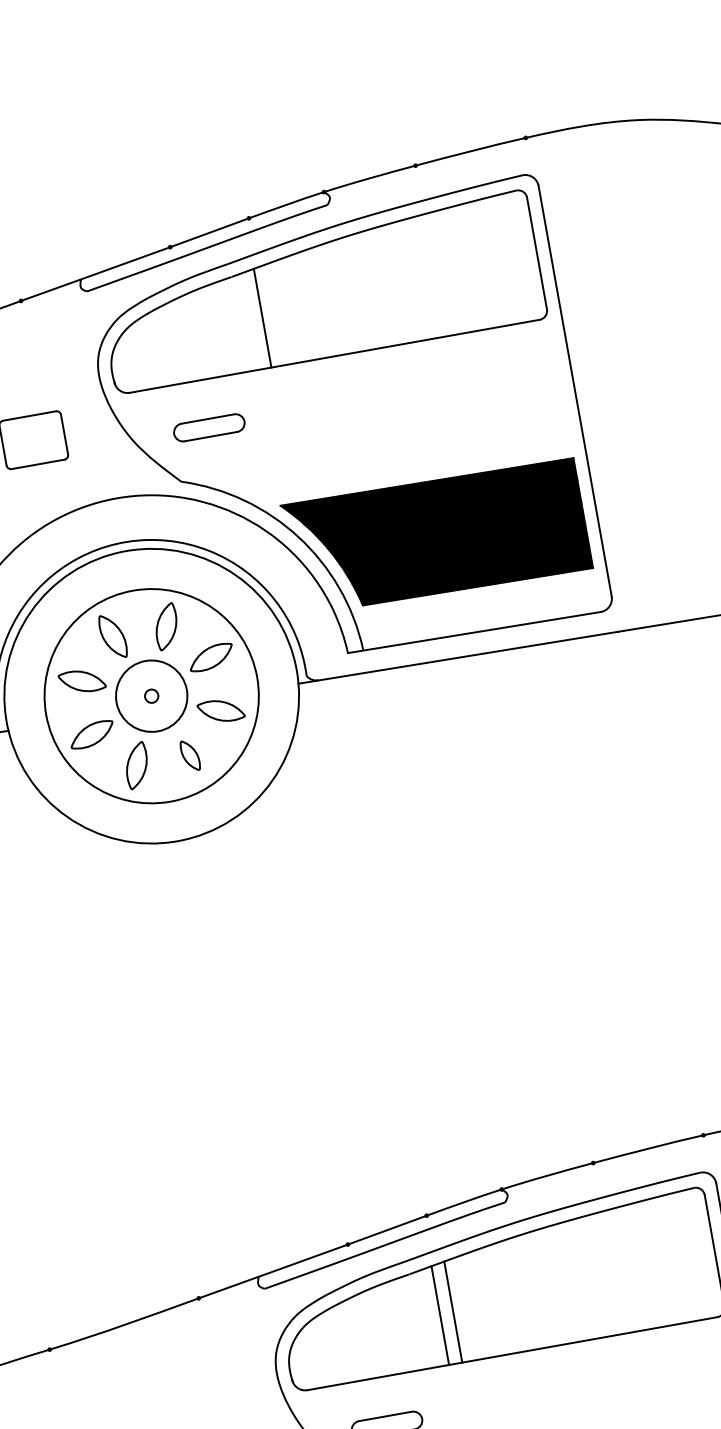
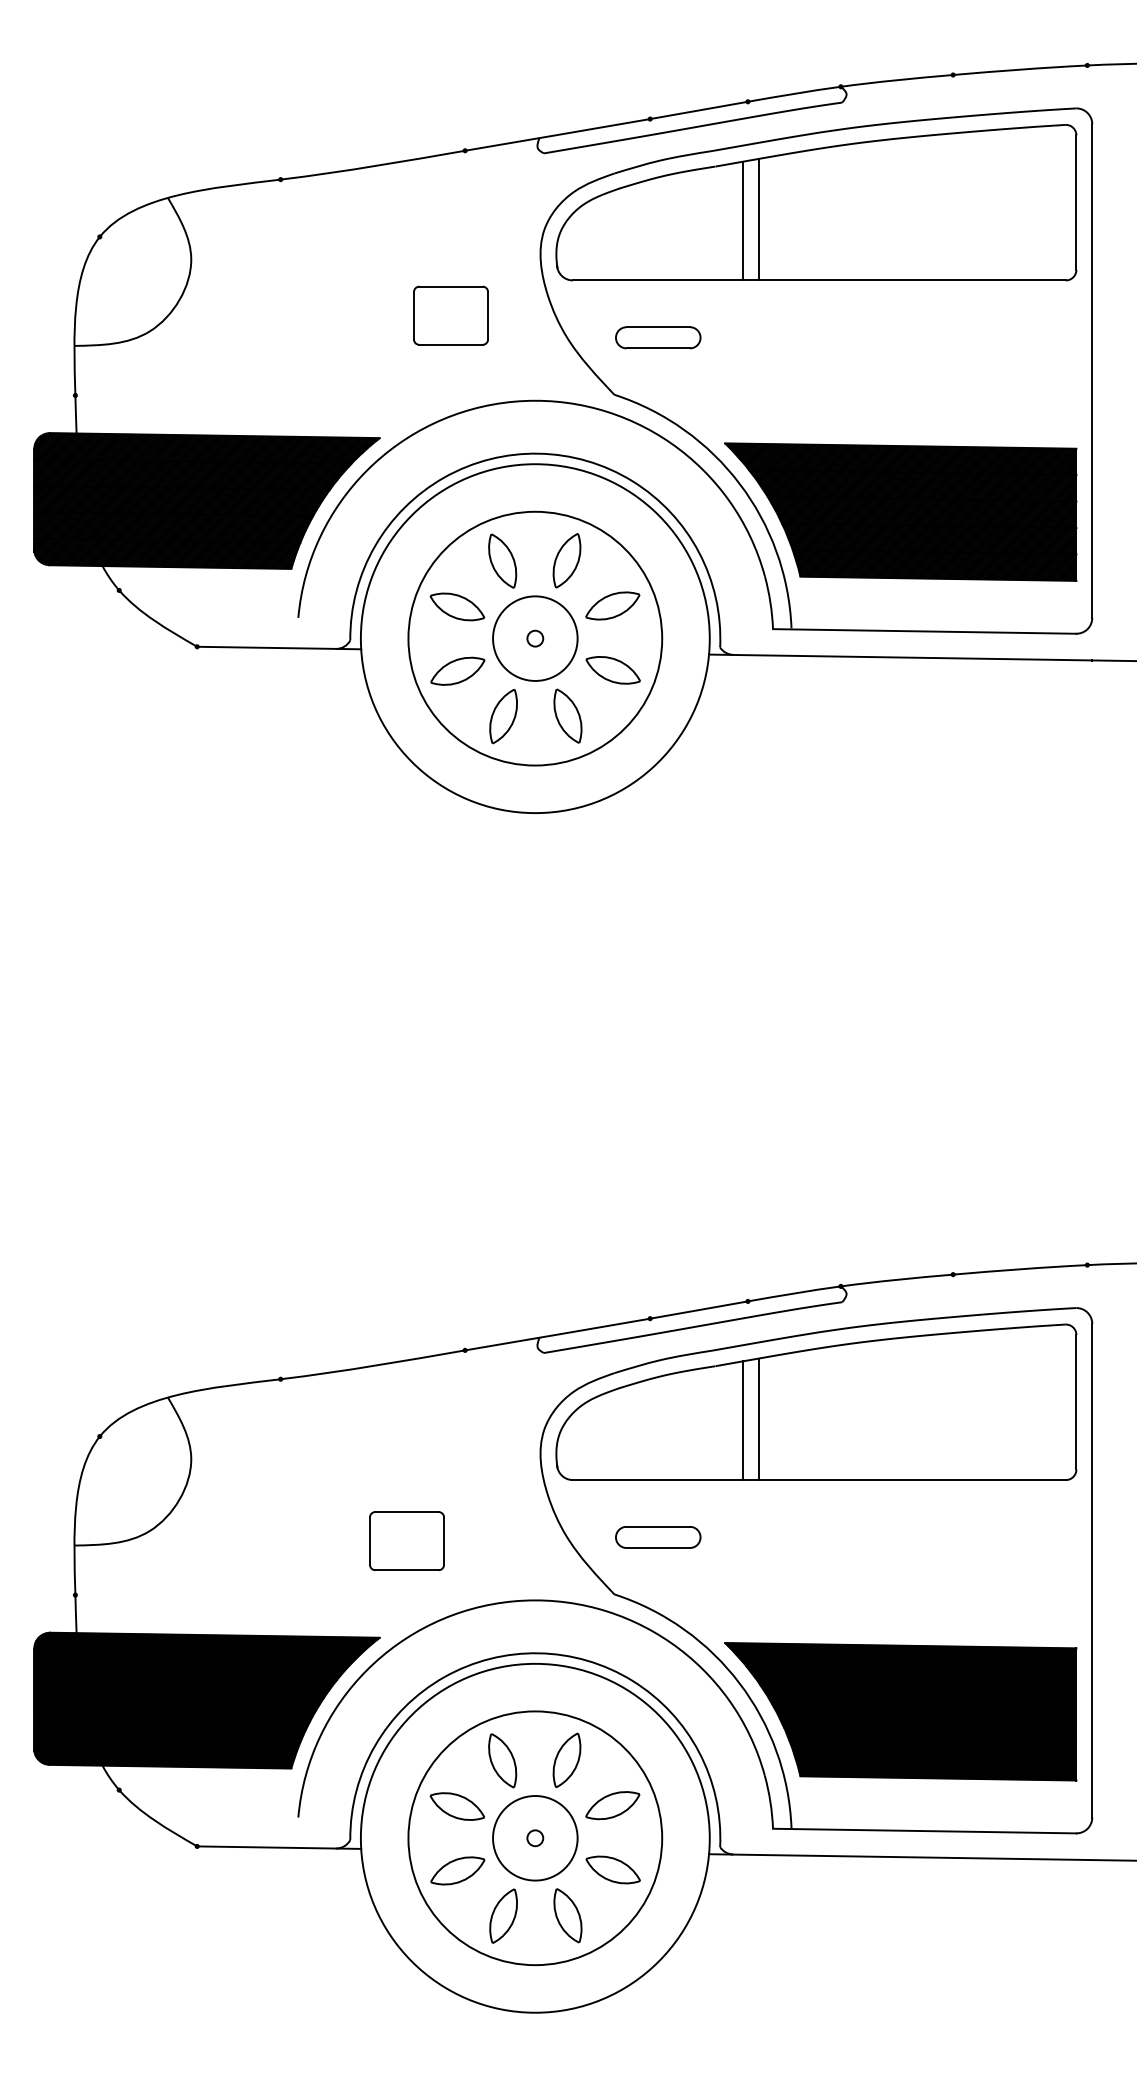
line: (275, 314) -> (758, 219), added
part: (189, 755) -> (567, 715), size x1.43

